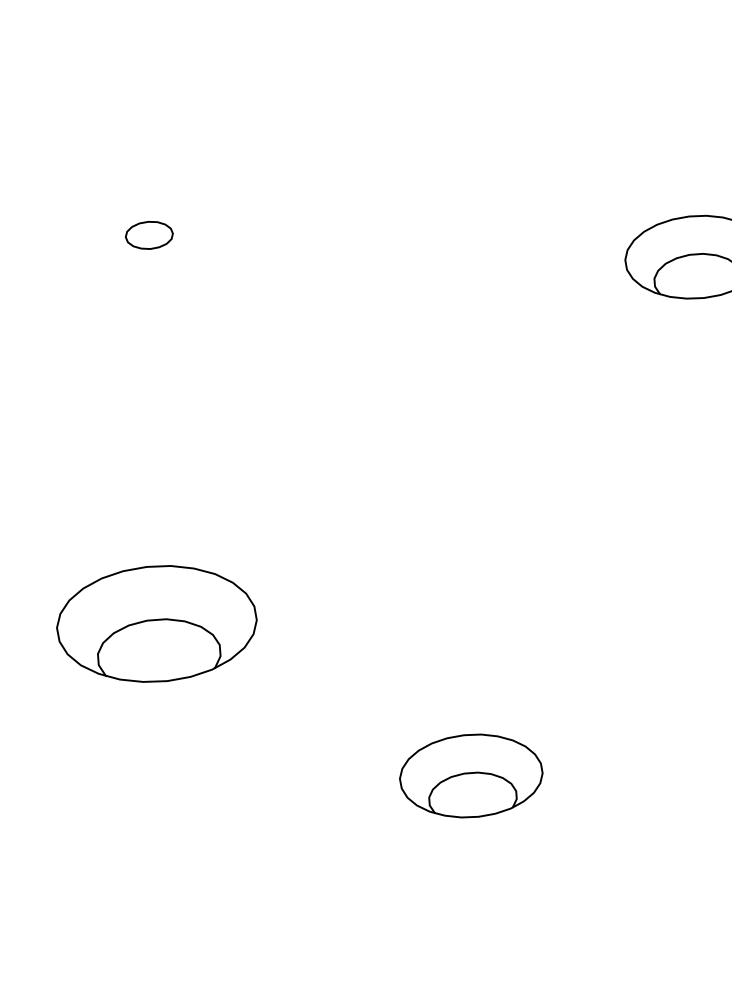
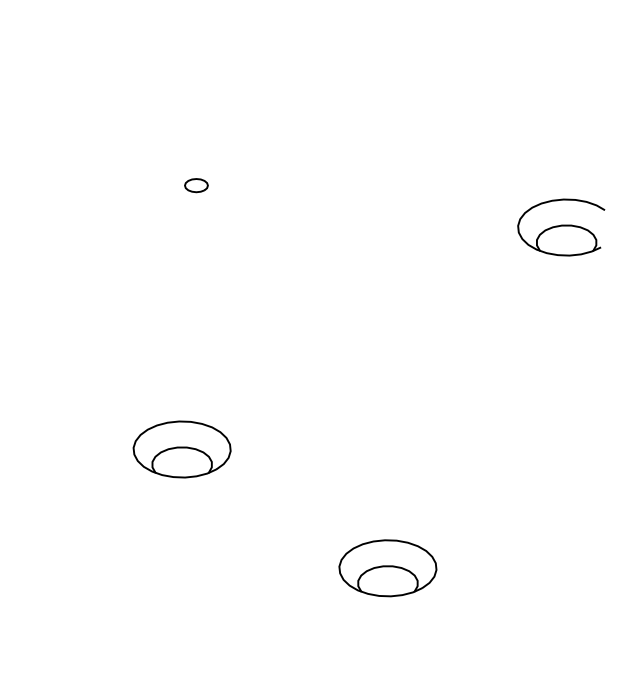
part: (149, 235) -> (196, 185), size x0.71
part: (155, 624) -> (181, 449), size x0.71

